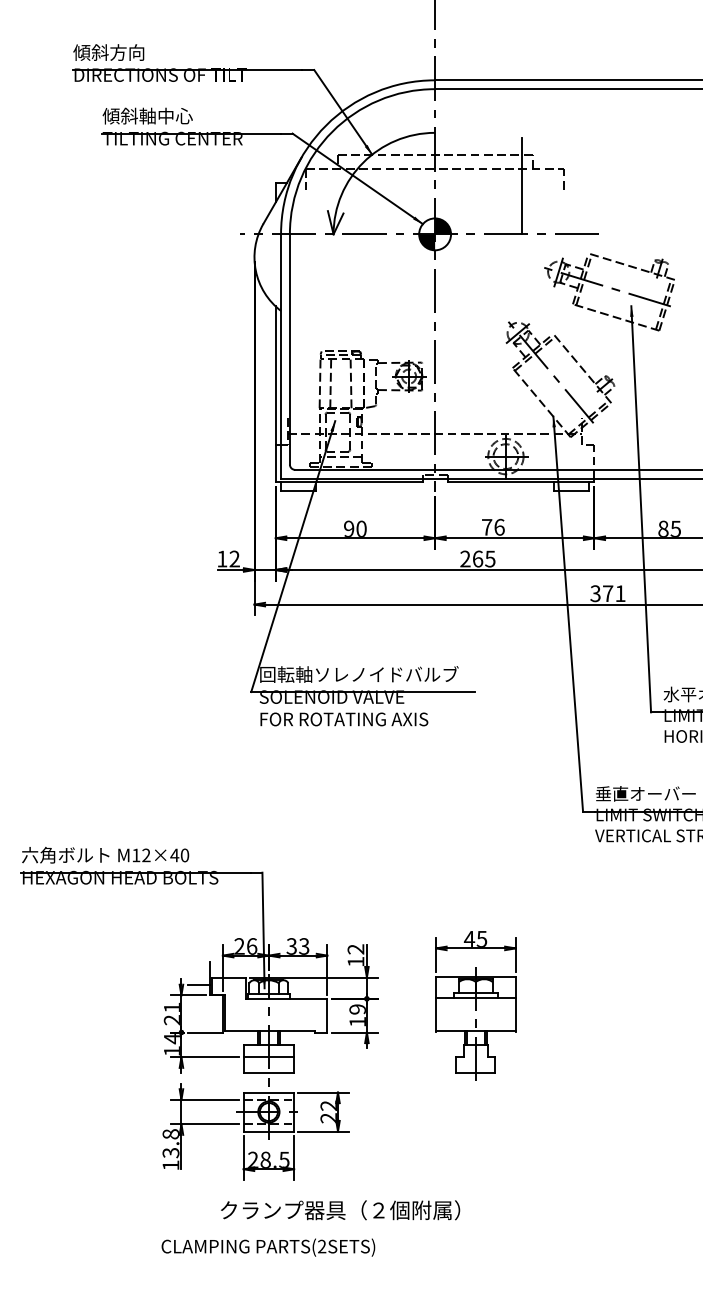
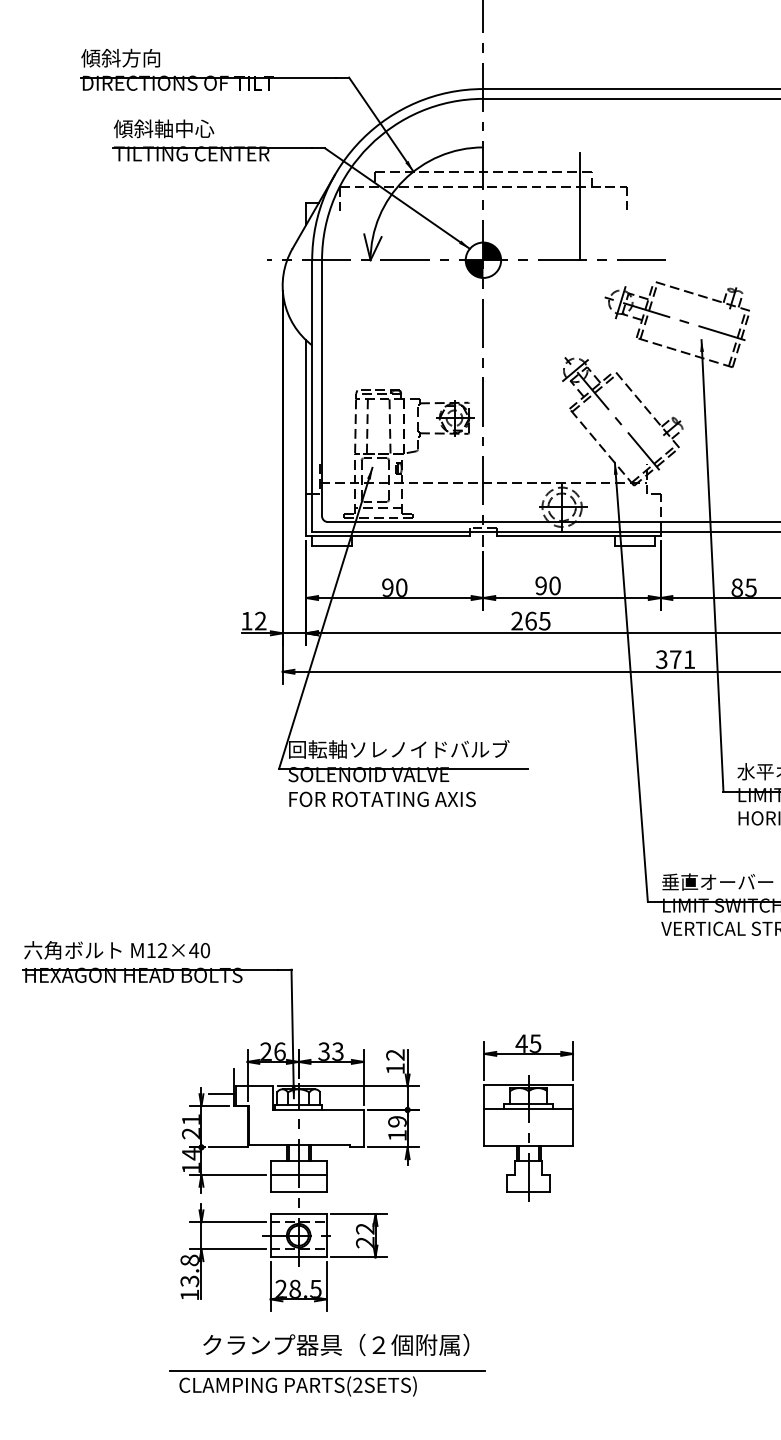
text: (492, 526) -> (547, 585), 76 -> 90
text: (340, 1209) -> (336, 1344), moved
line: (293, 1234) -> (326, 1371), added

